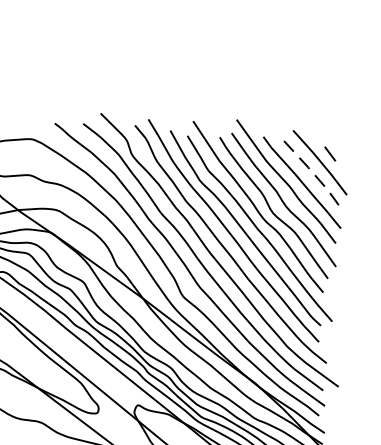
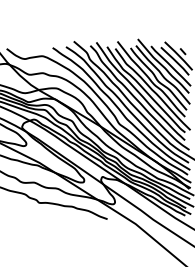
line: (312, 171) -> (175, 60), dashed -> solid

